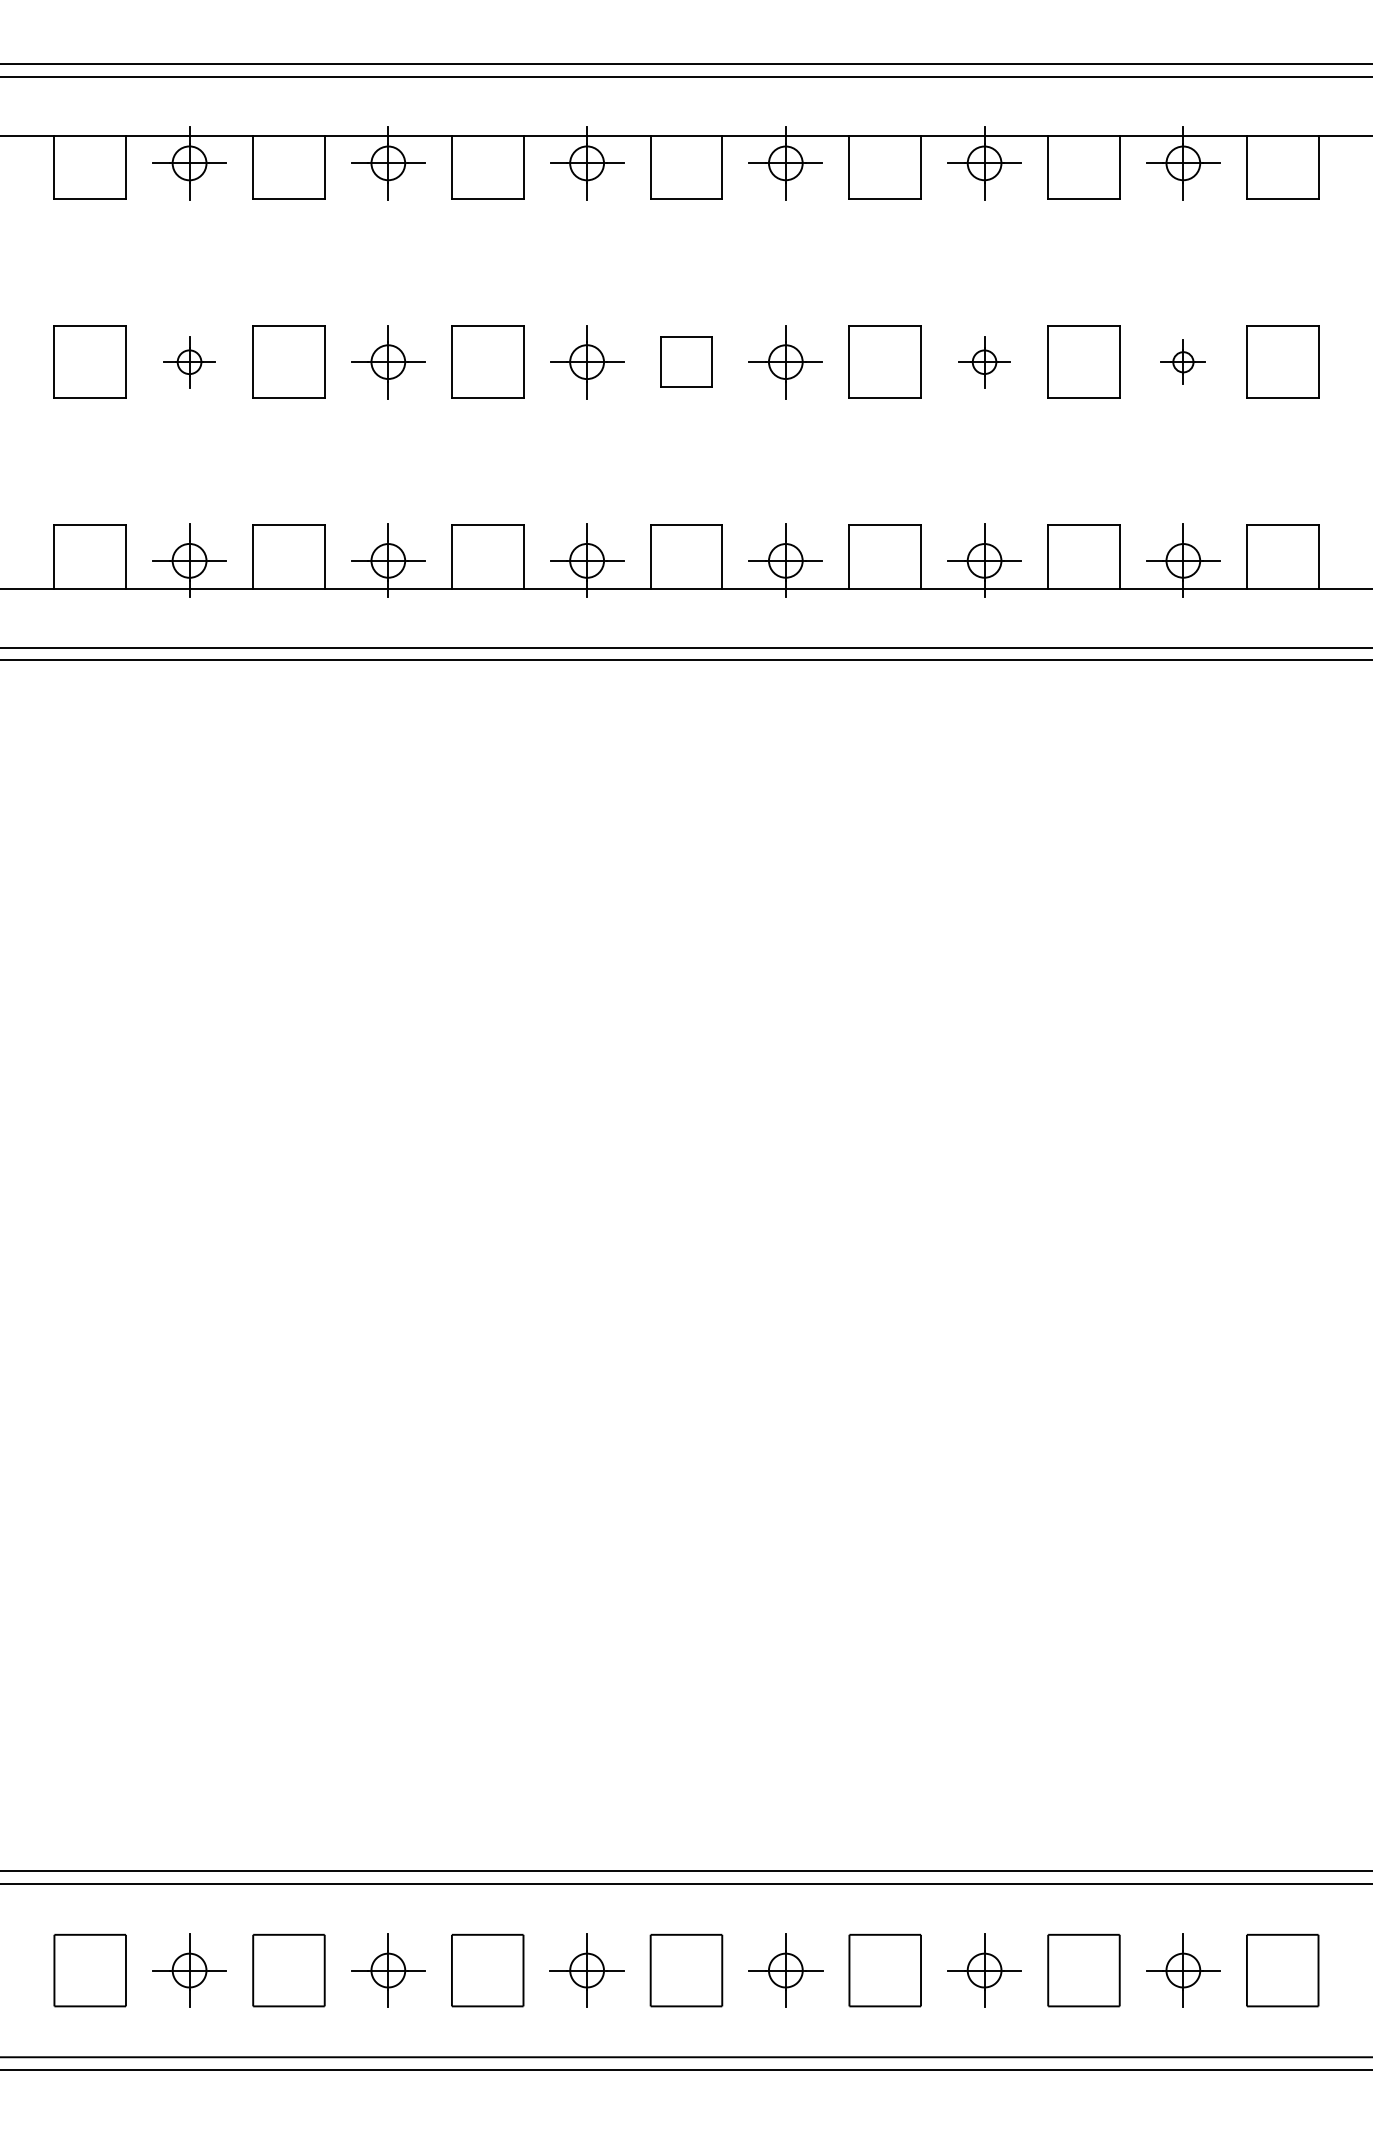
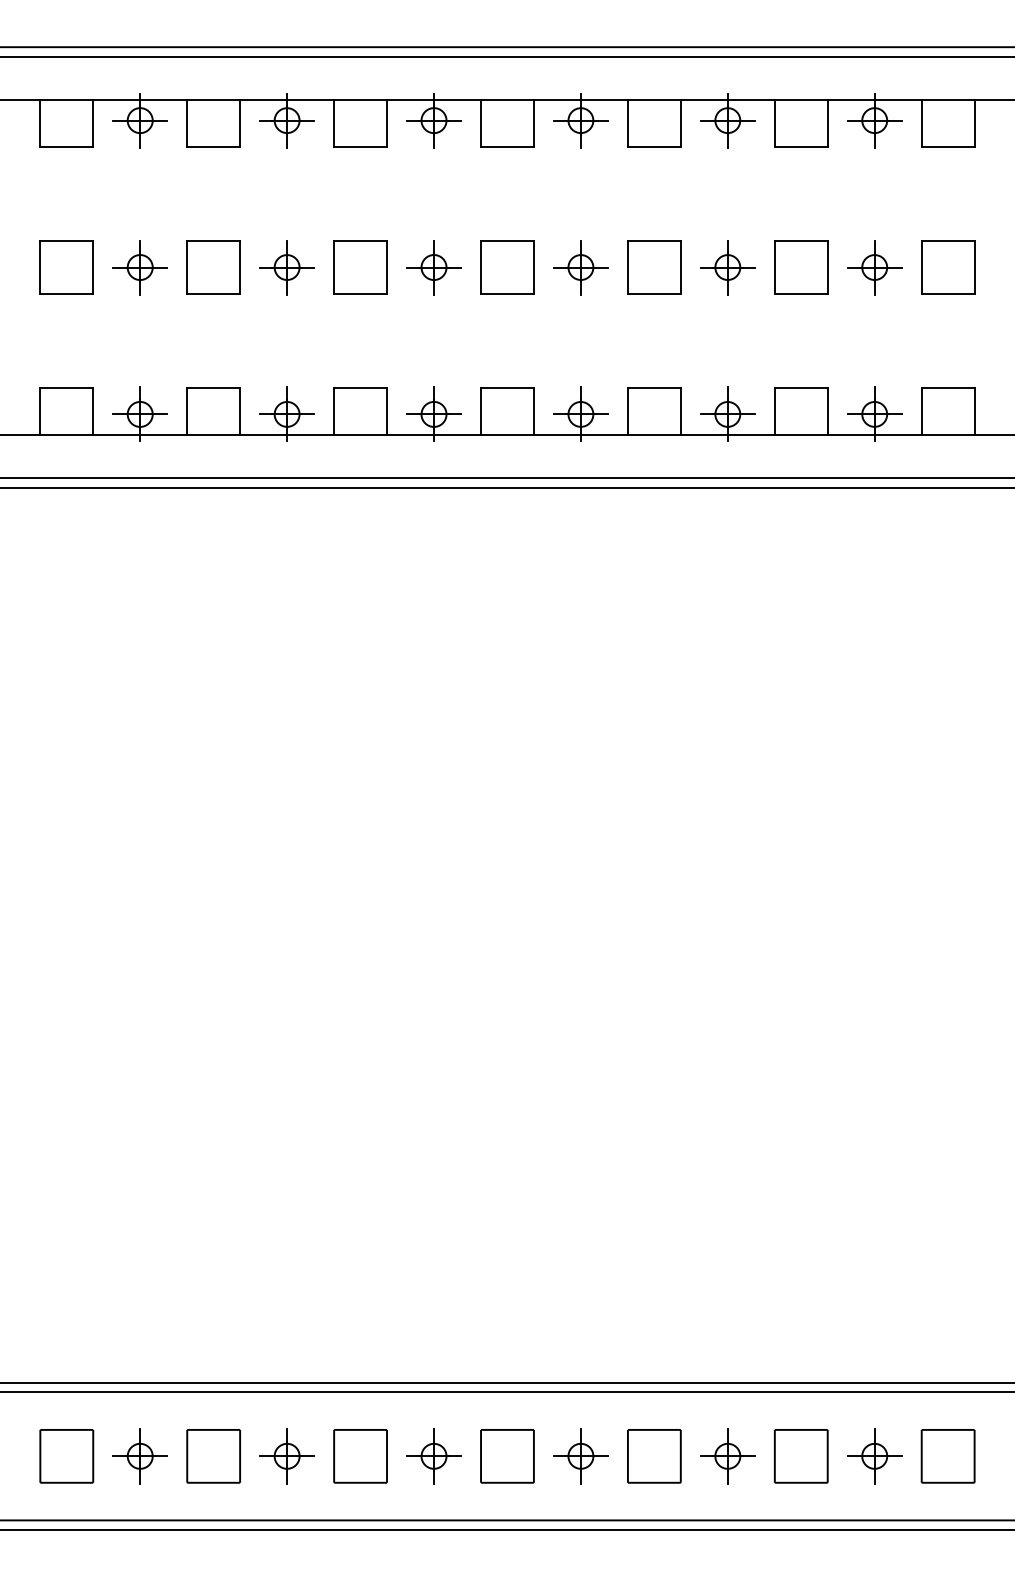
part: (686, 361) -> (507, 267), size x1.43
part: (189, 362) -> (140, 267), size x1.43
part: (984, 362) -> (727, 267), size x1.43
part: (1183, 362) -> (874, 267), size x1.67

